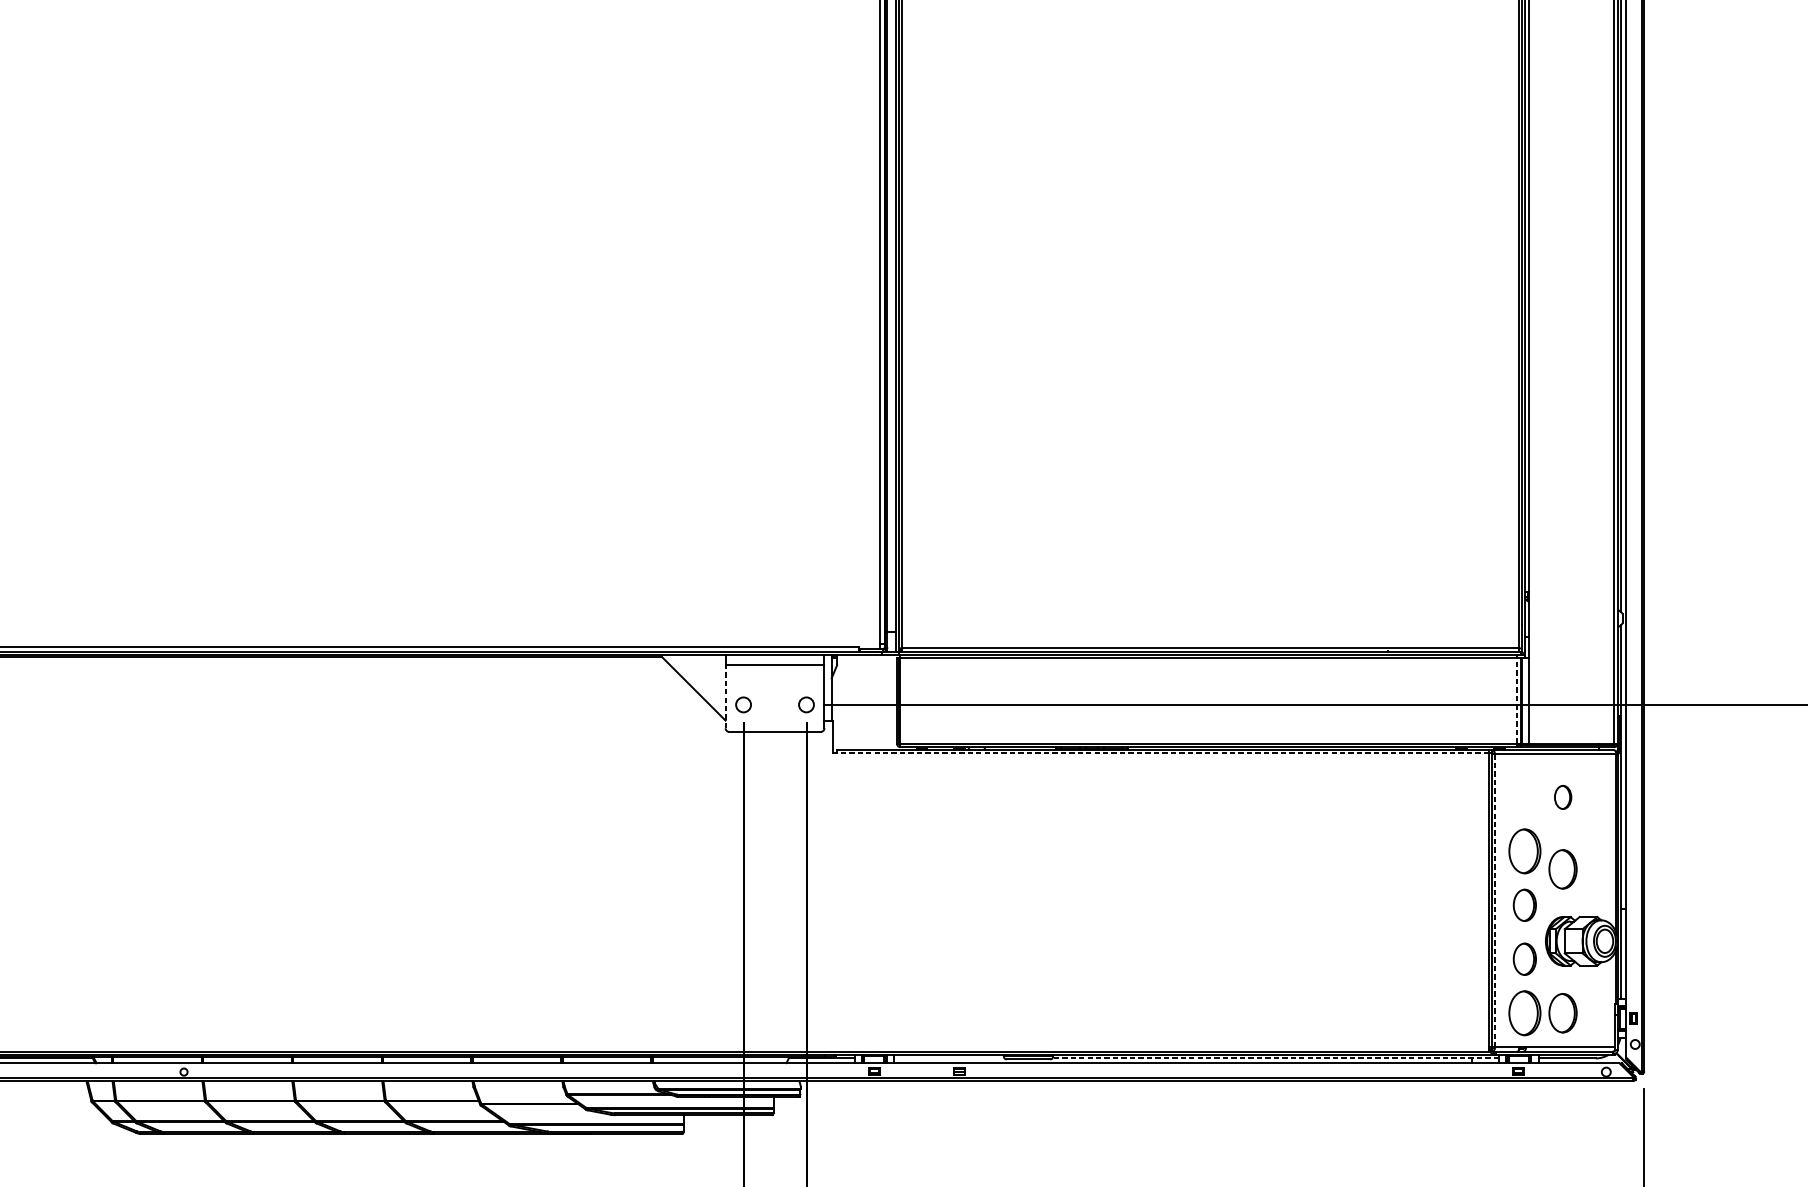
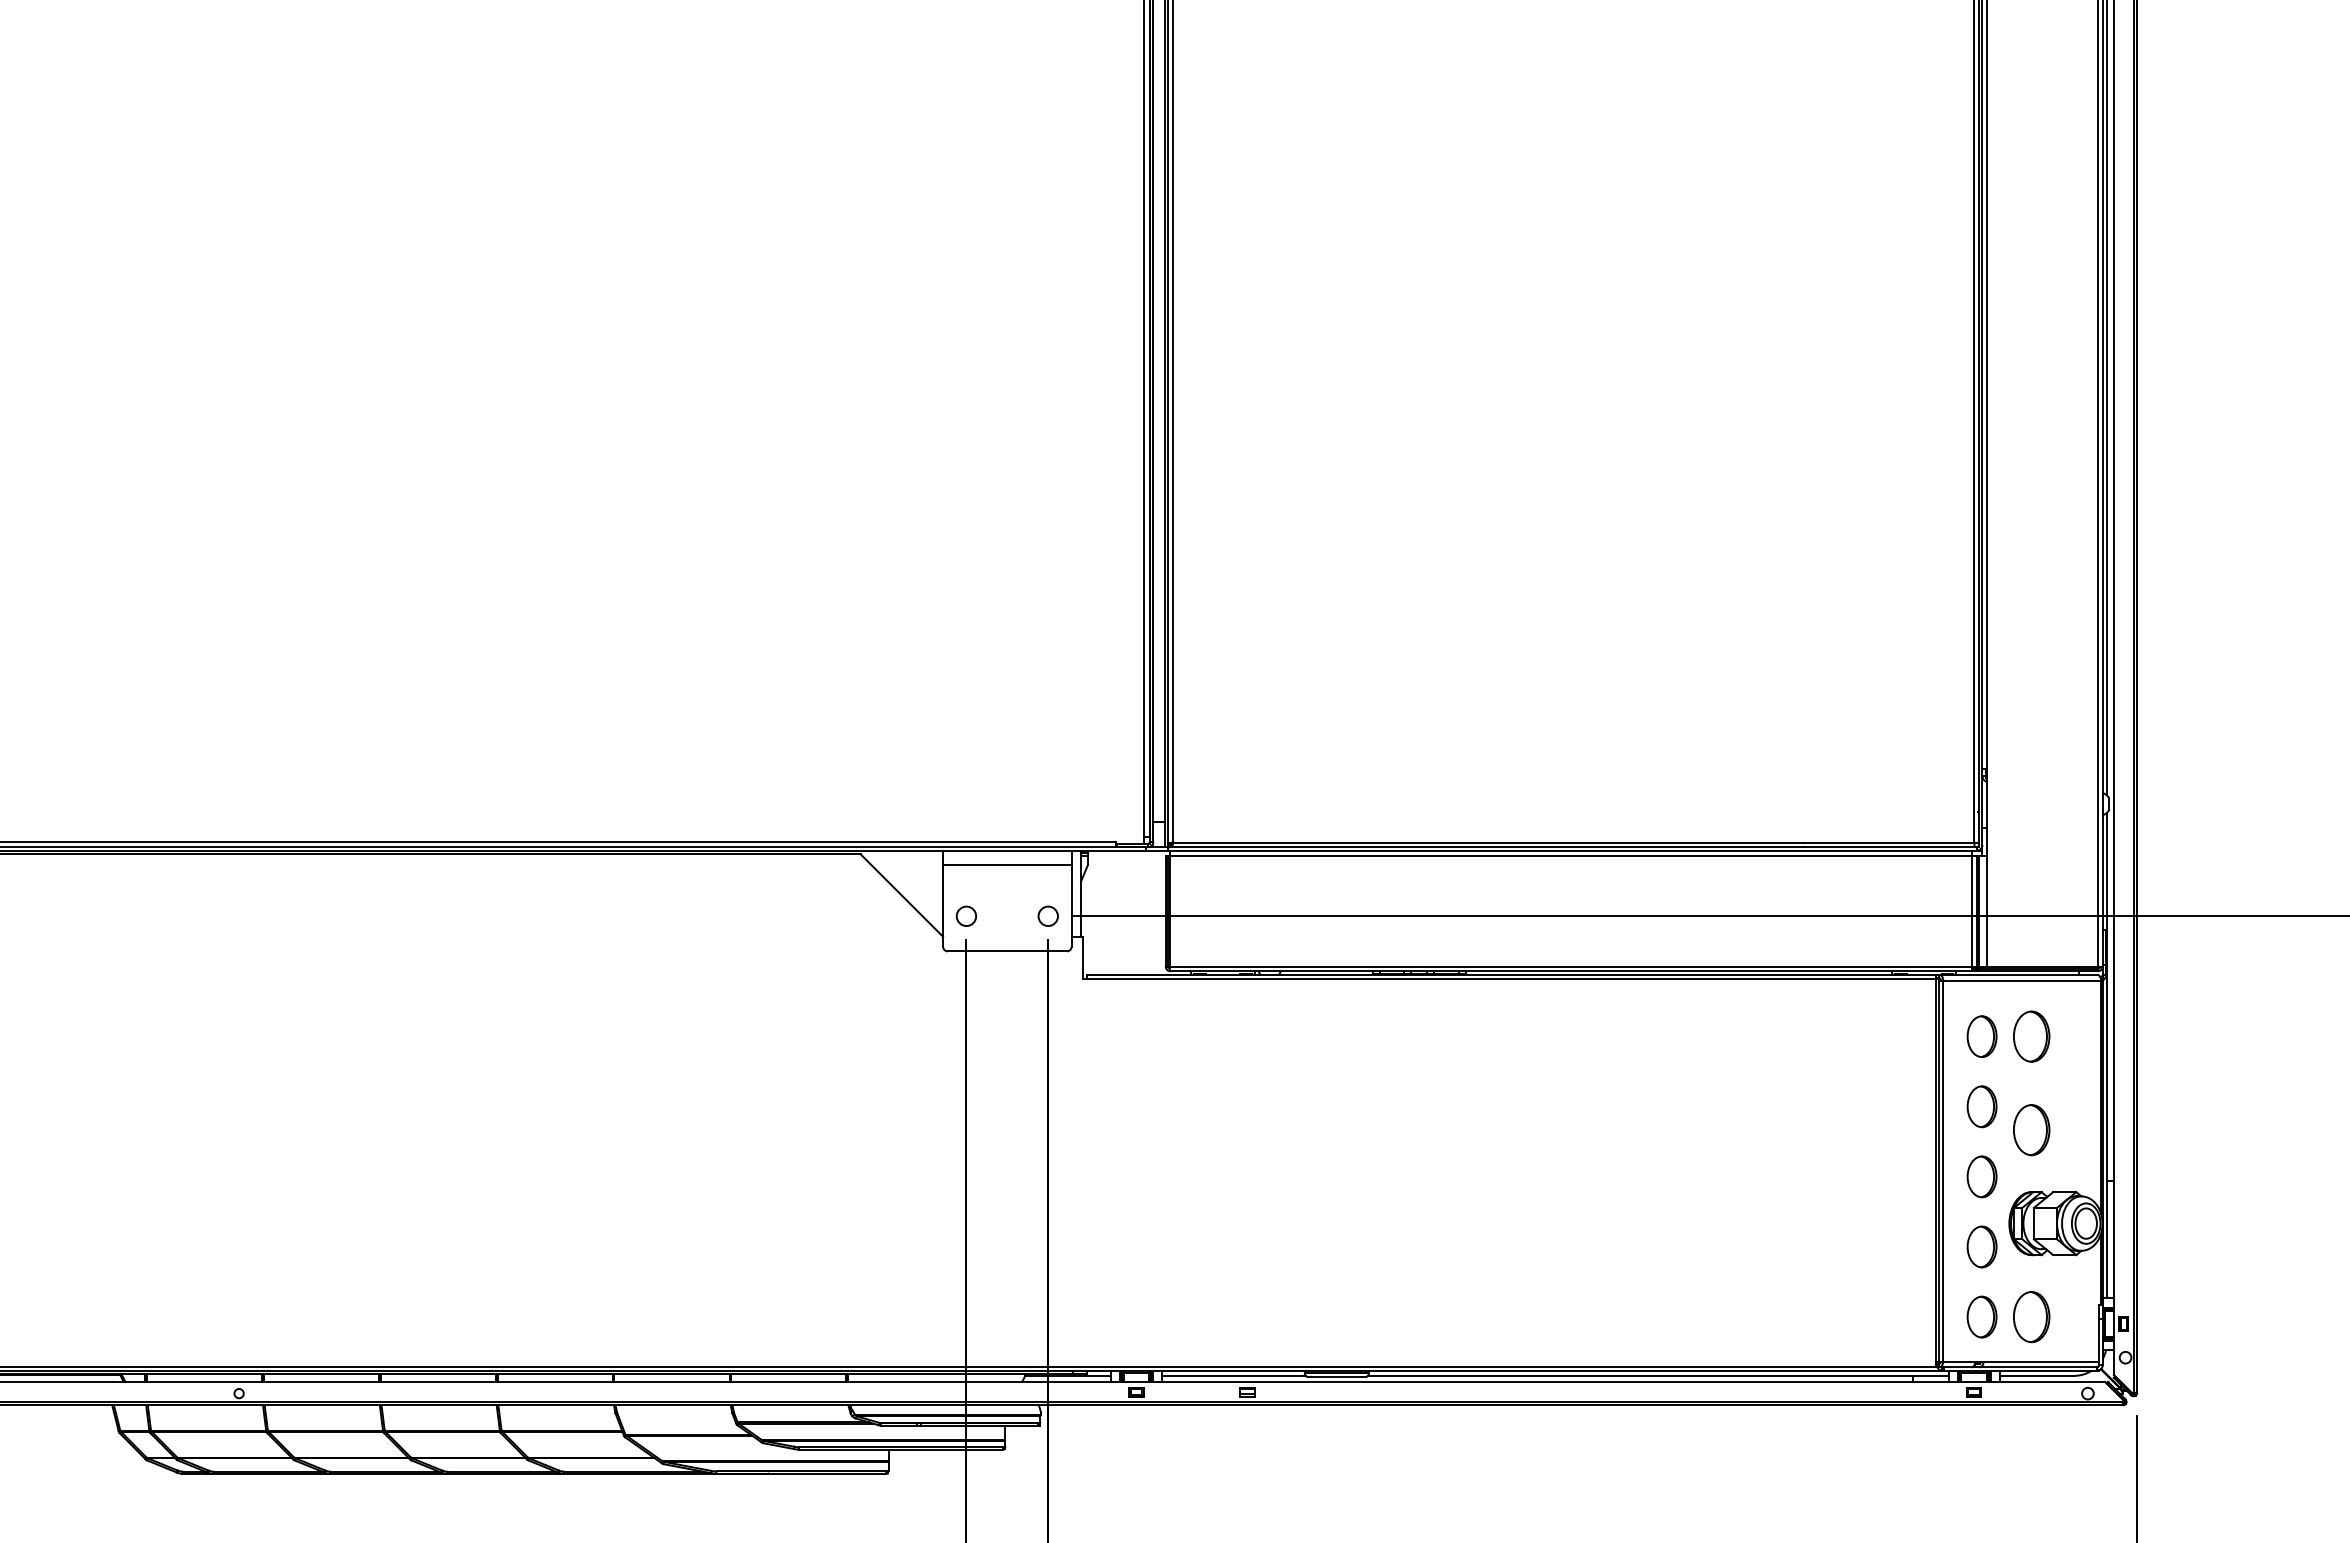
line: (725, 696) -> (943, 905), dashed -> solid
line: (1516, 701) -> (1971, 911), dashed -> solid
line: (1162, 753) -> (1511, 979), dashed -> solid
part: (1524, 797) -> (1981, 1036), added
part: (1562, 797) -> (2031, 1036), size x1.67
part: (1524, 851) -> (1981, 1106), size x0.71
line: (1495, 900) -> (1943, 1170), dashed -> solid
part: (1524, 1012) -> (1981, 1316), size x0.71
line: (949, 1058) -> (1233, 1375), added
line: (1275, 1058) -> (1657, 1375), dashed -> solid

